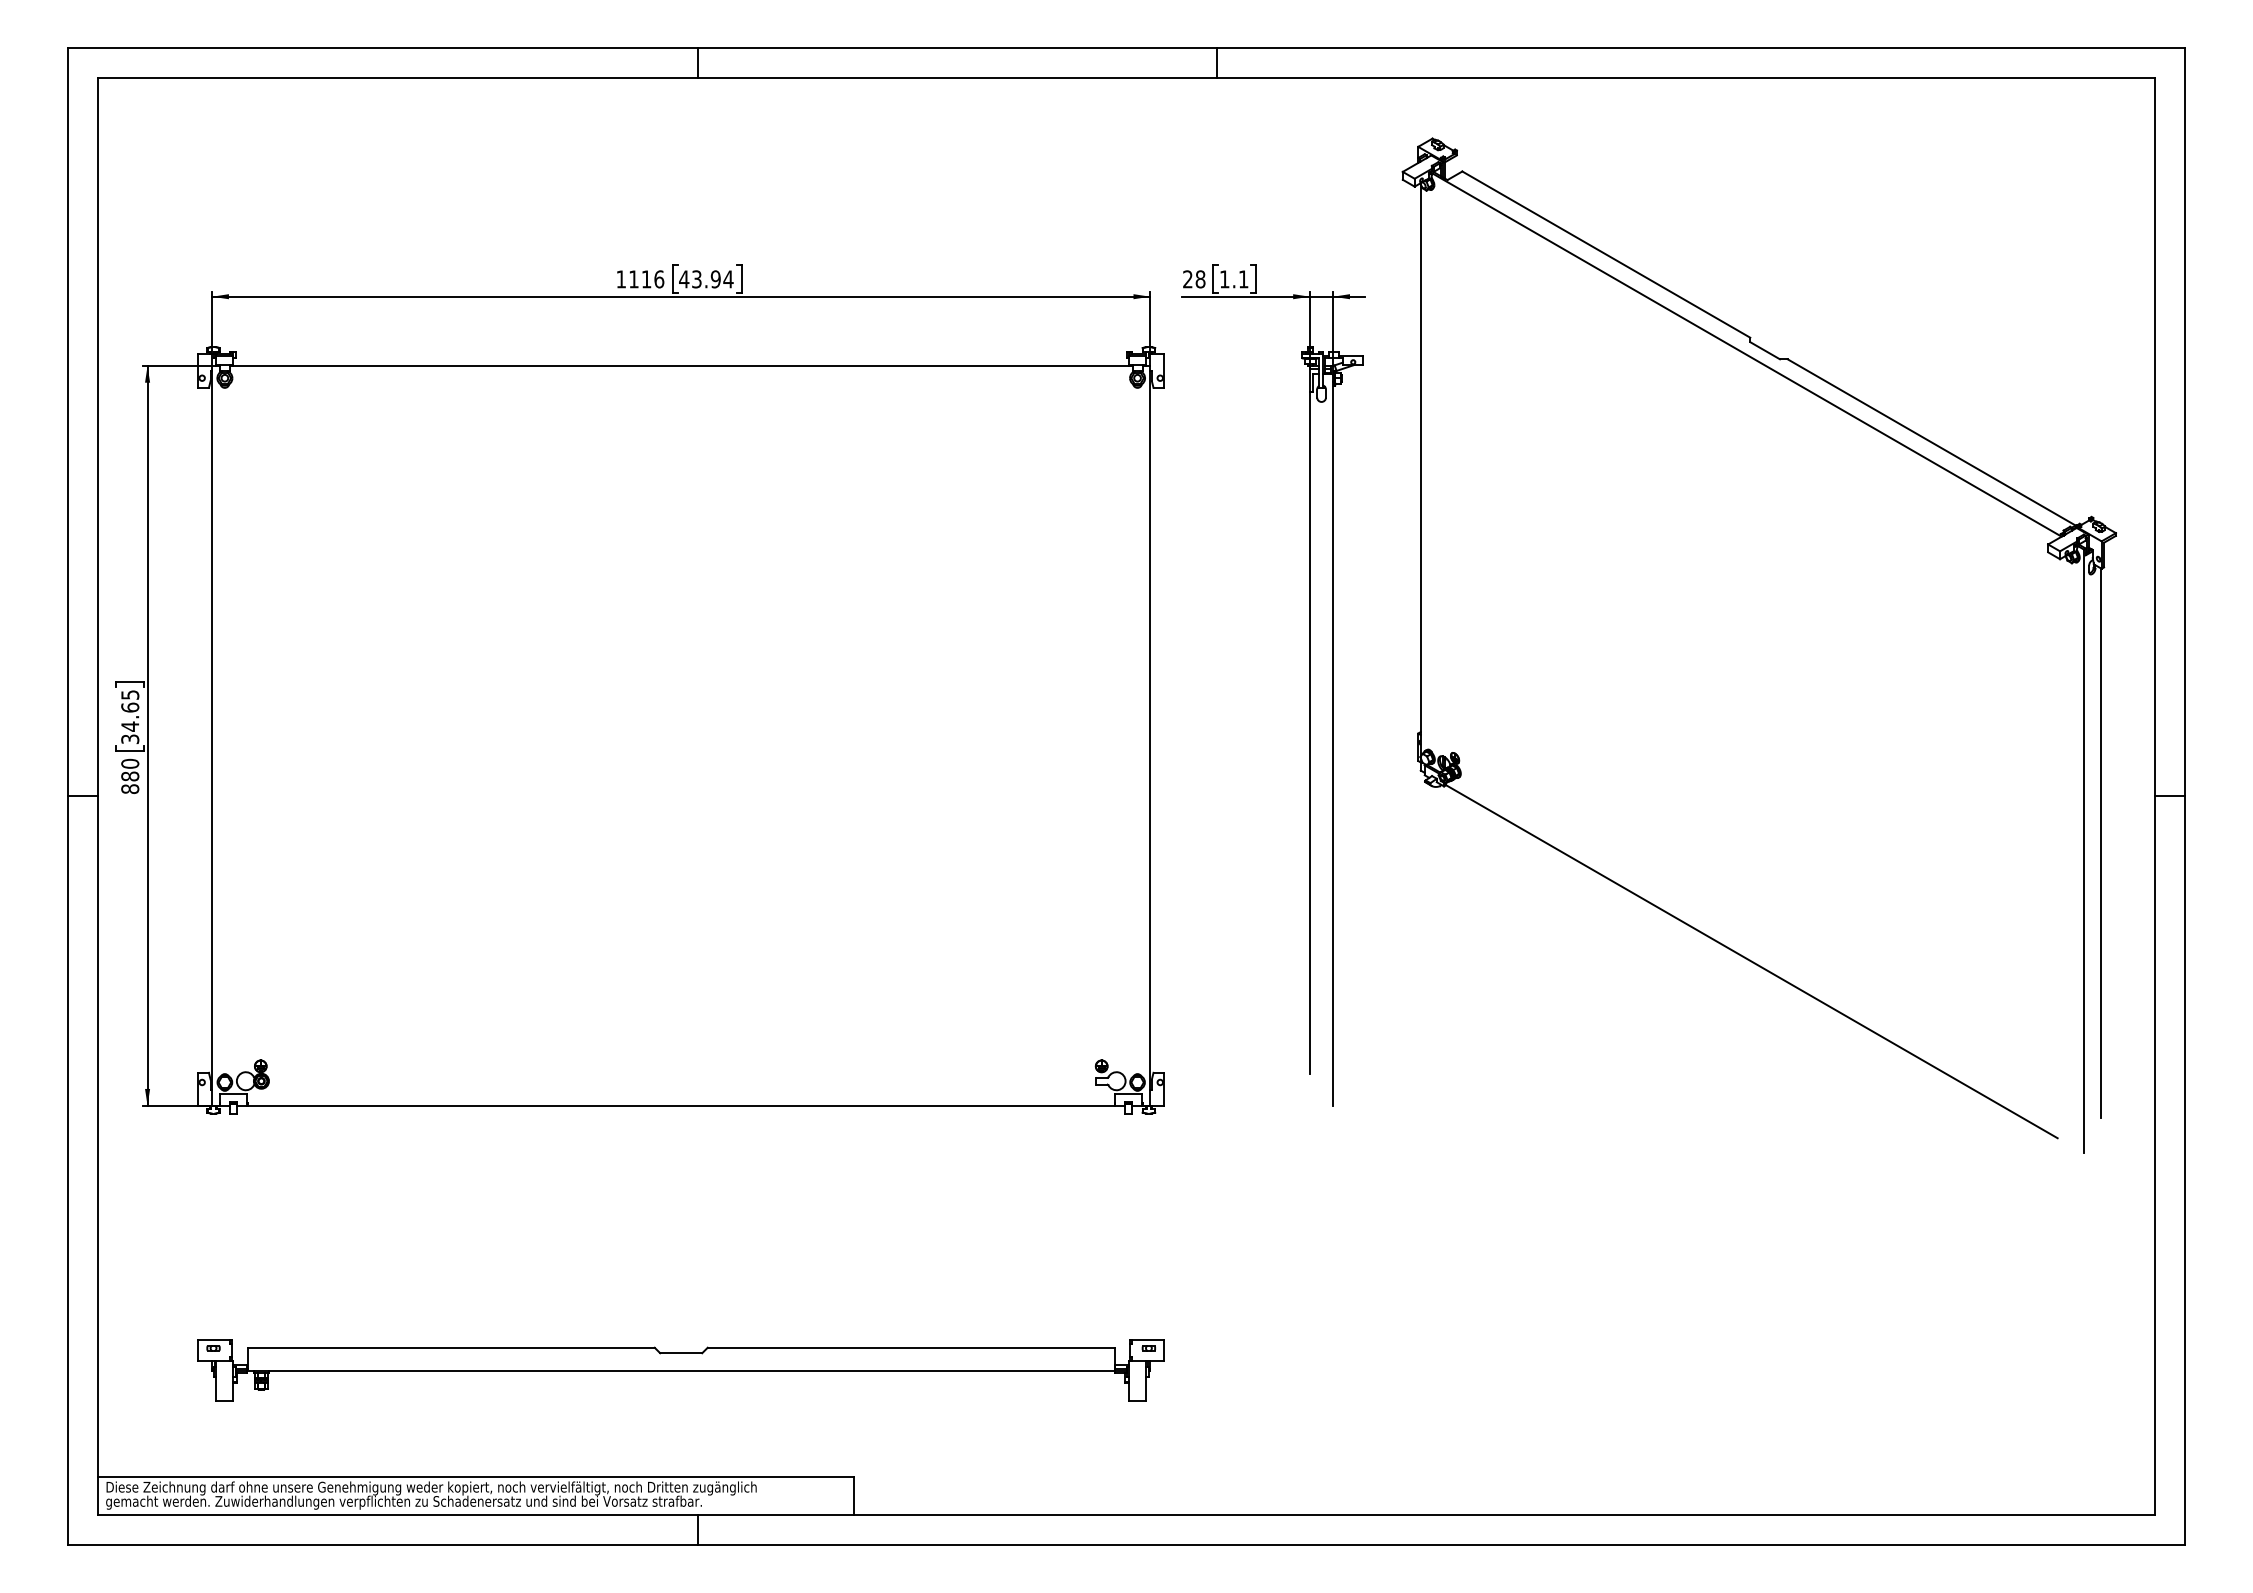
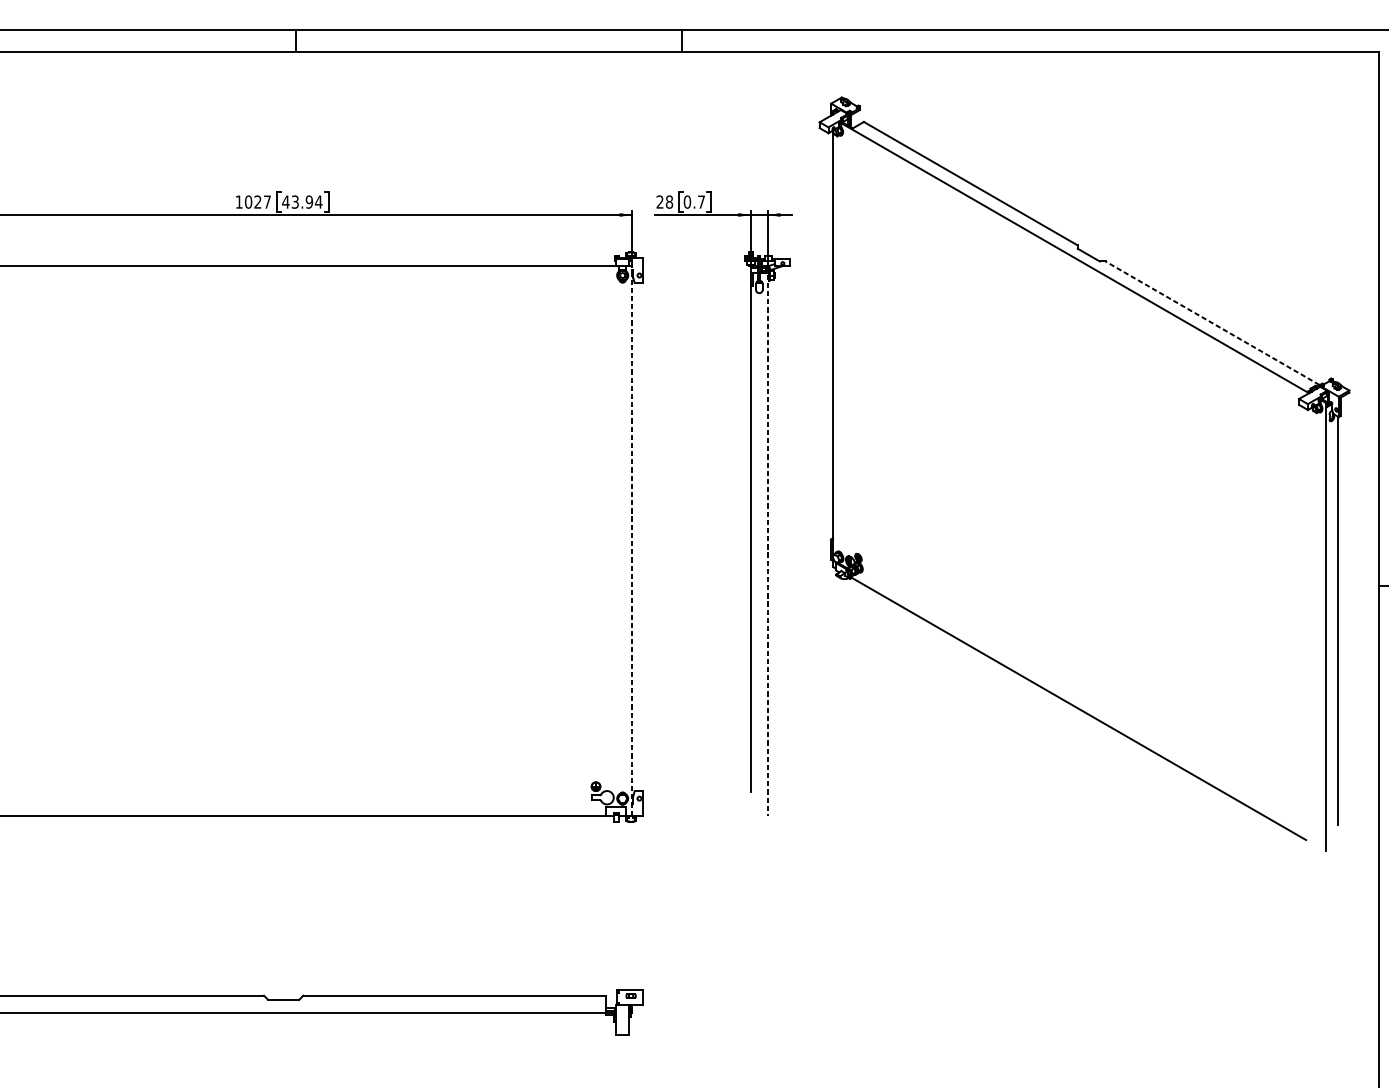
text: (646, 279) -> (257, 202), 1116 -> 1027
text: (1233, 279) -> (693, 202), 1.1 -> 0.7
line: (1931, 442) -> (1212, 323), solid -> dashed
line: (1150, 735) -> (632, 540), solid -> dashed
line: (1333, 735) -> (768, 540), solid -> dashed

